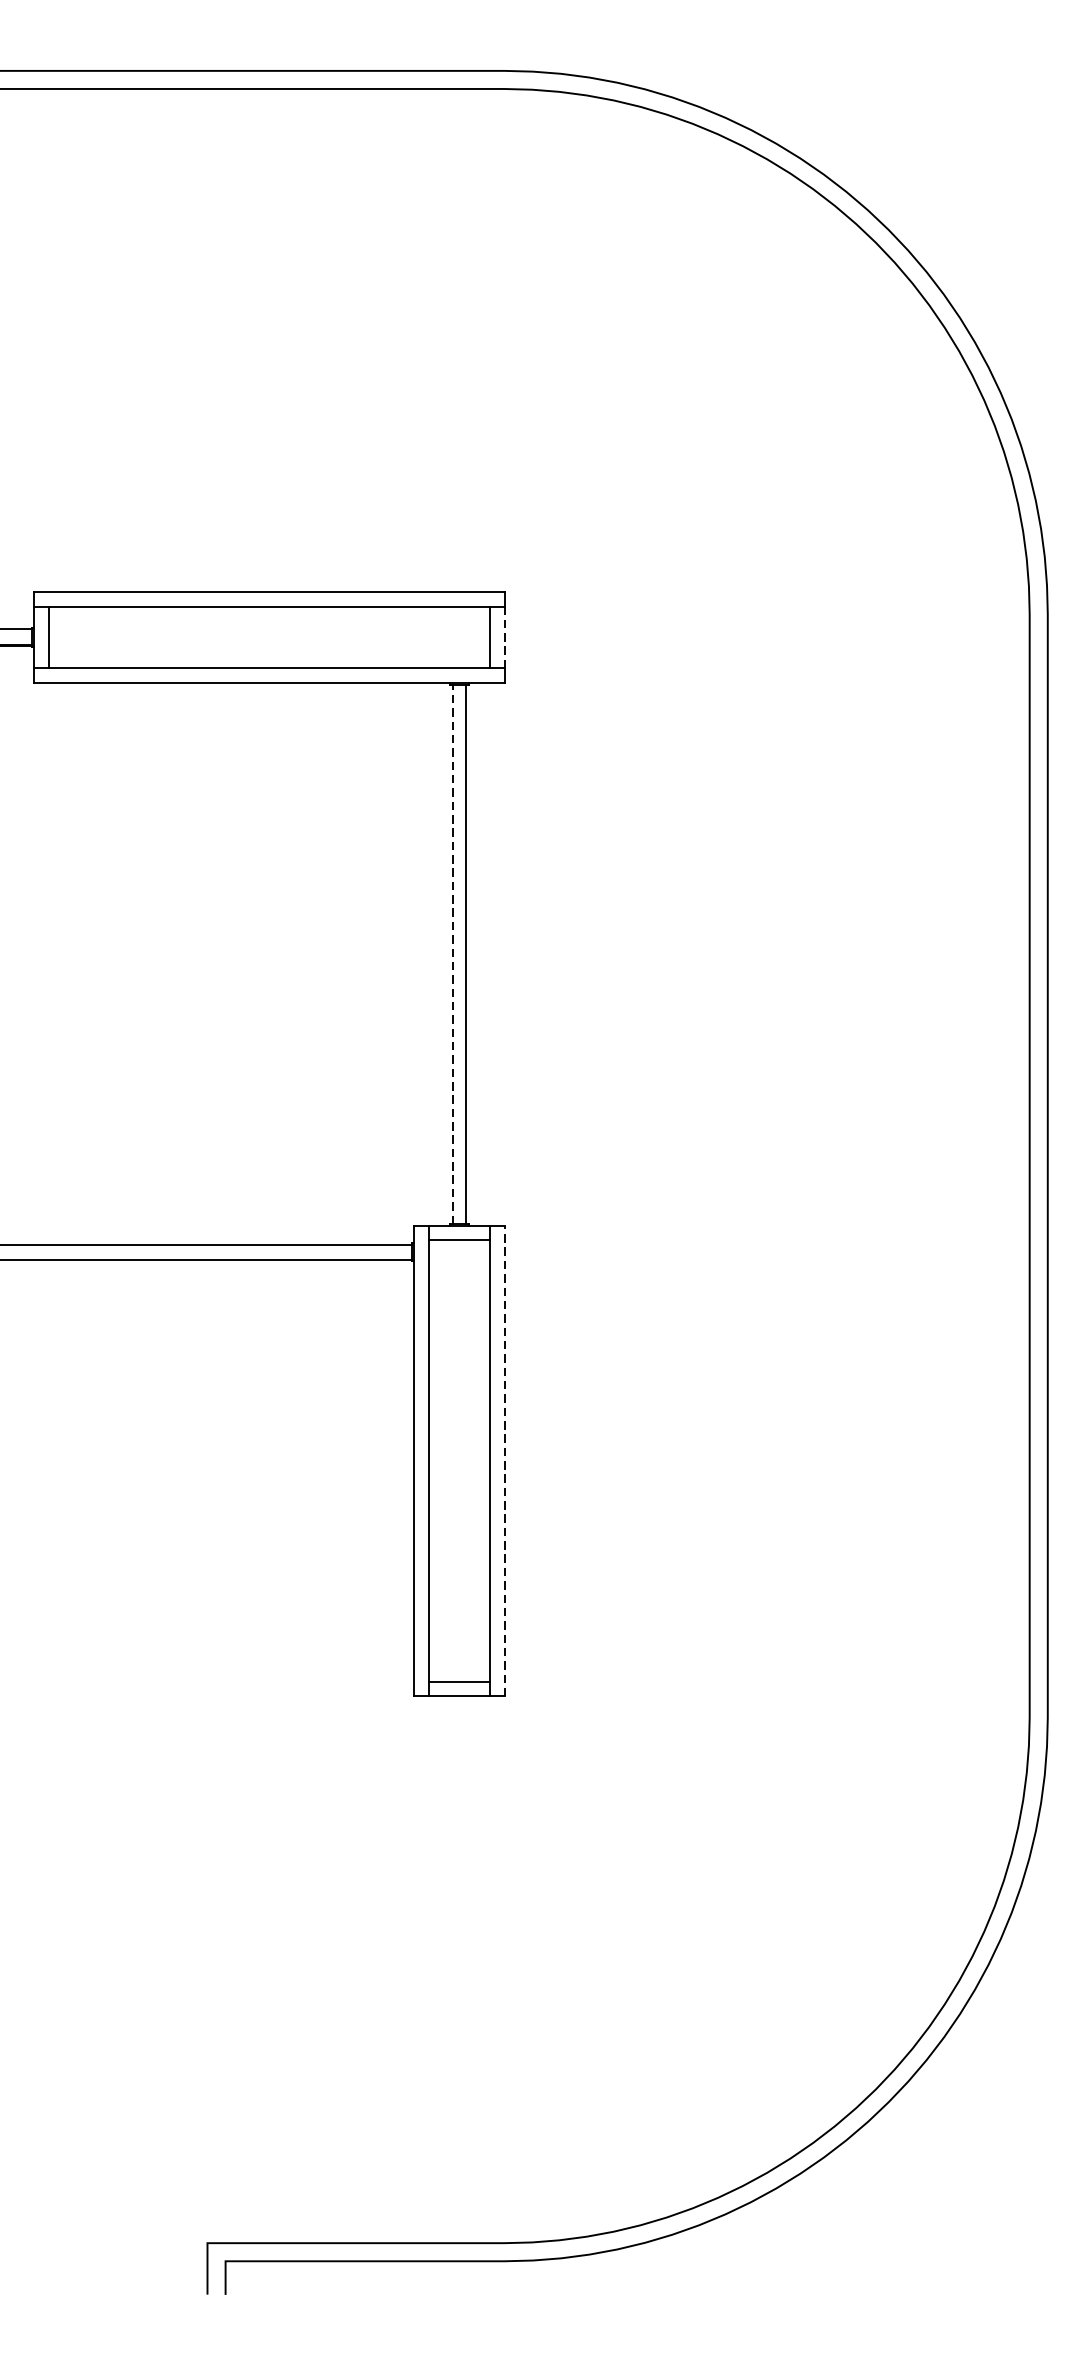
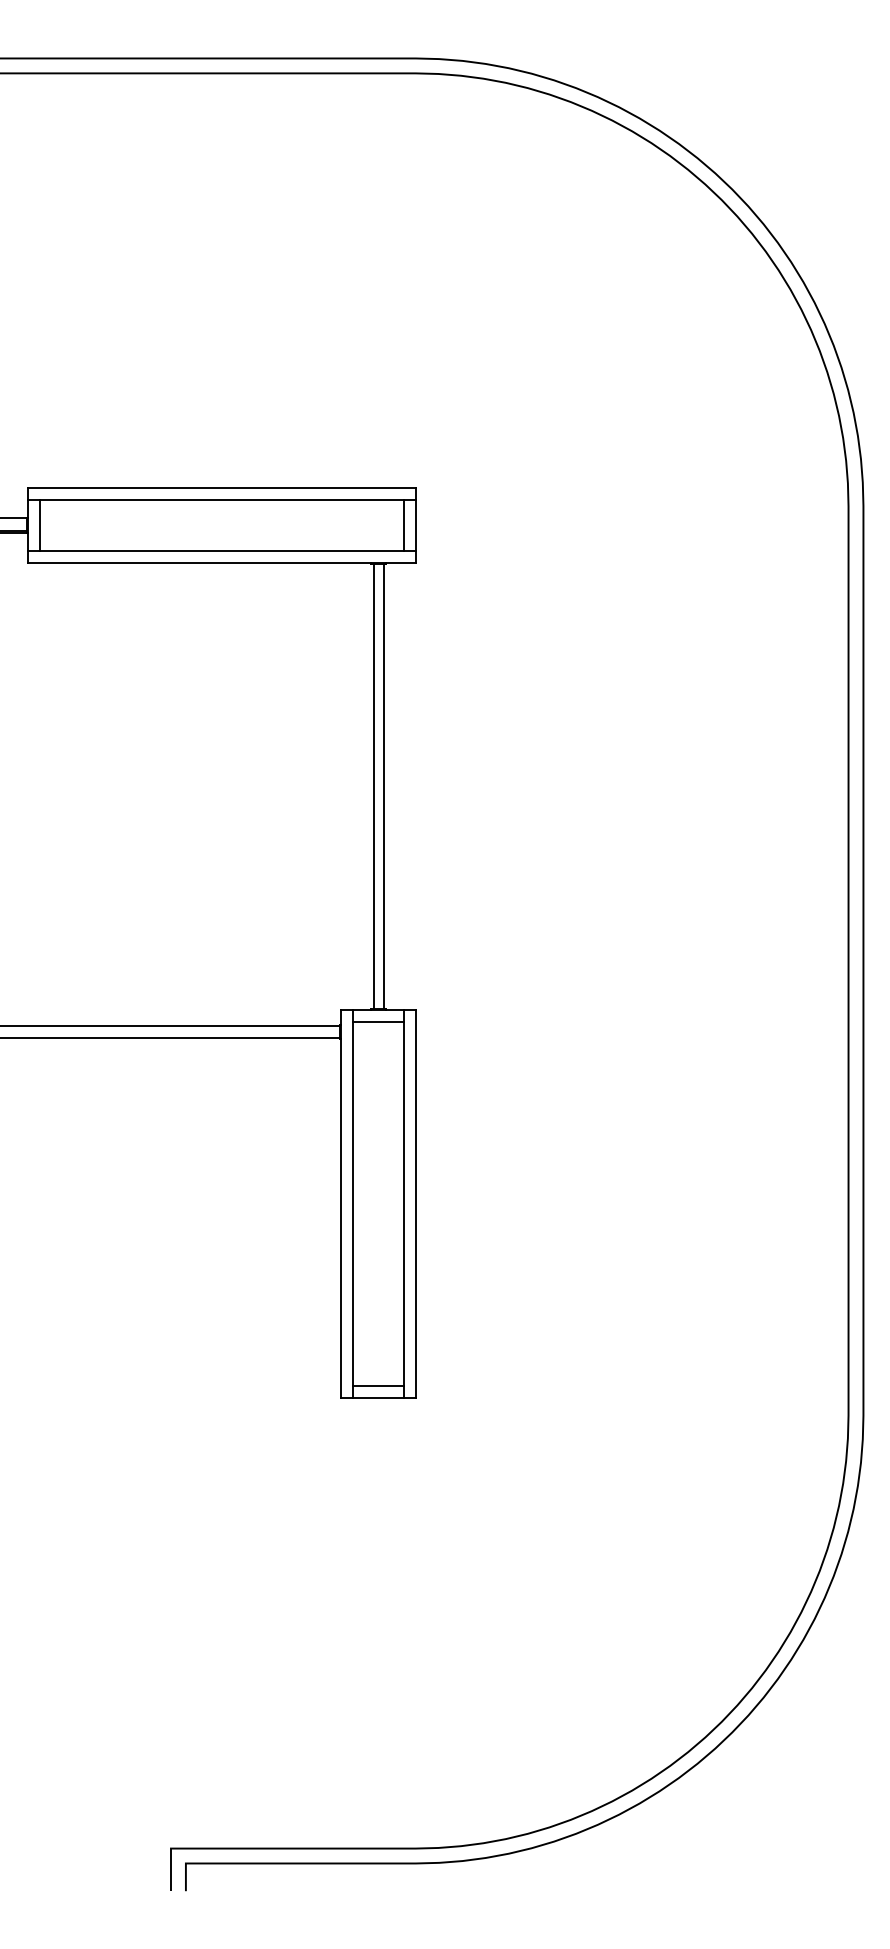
line: (504, 636) -> (415, 524), dashed -> solid
line: (453, 953) -> (373, 785), dashed -> solid
line: (504, 1461) -> (415, 1204), dashed -> solid

